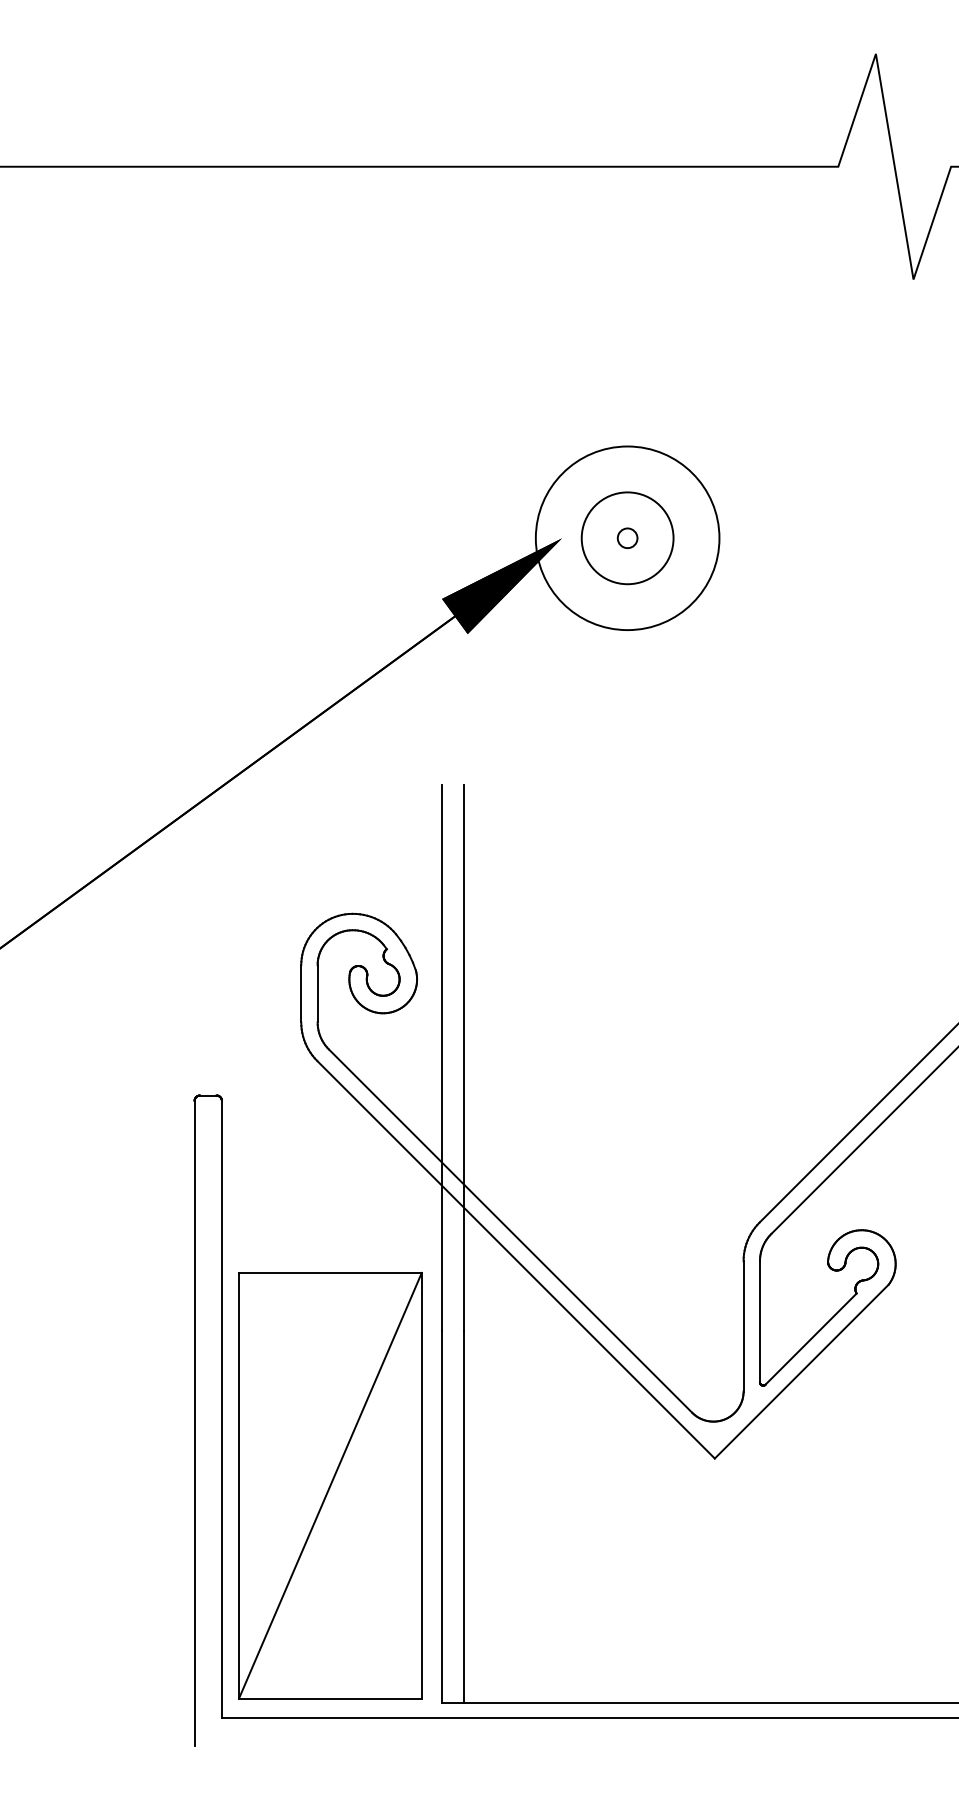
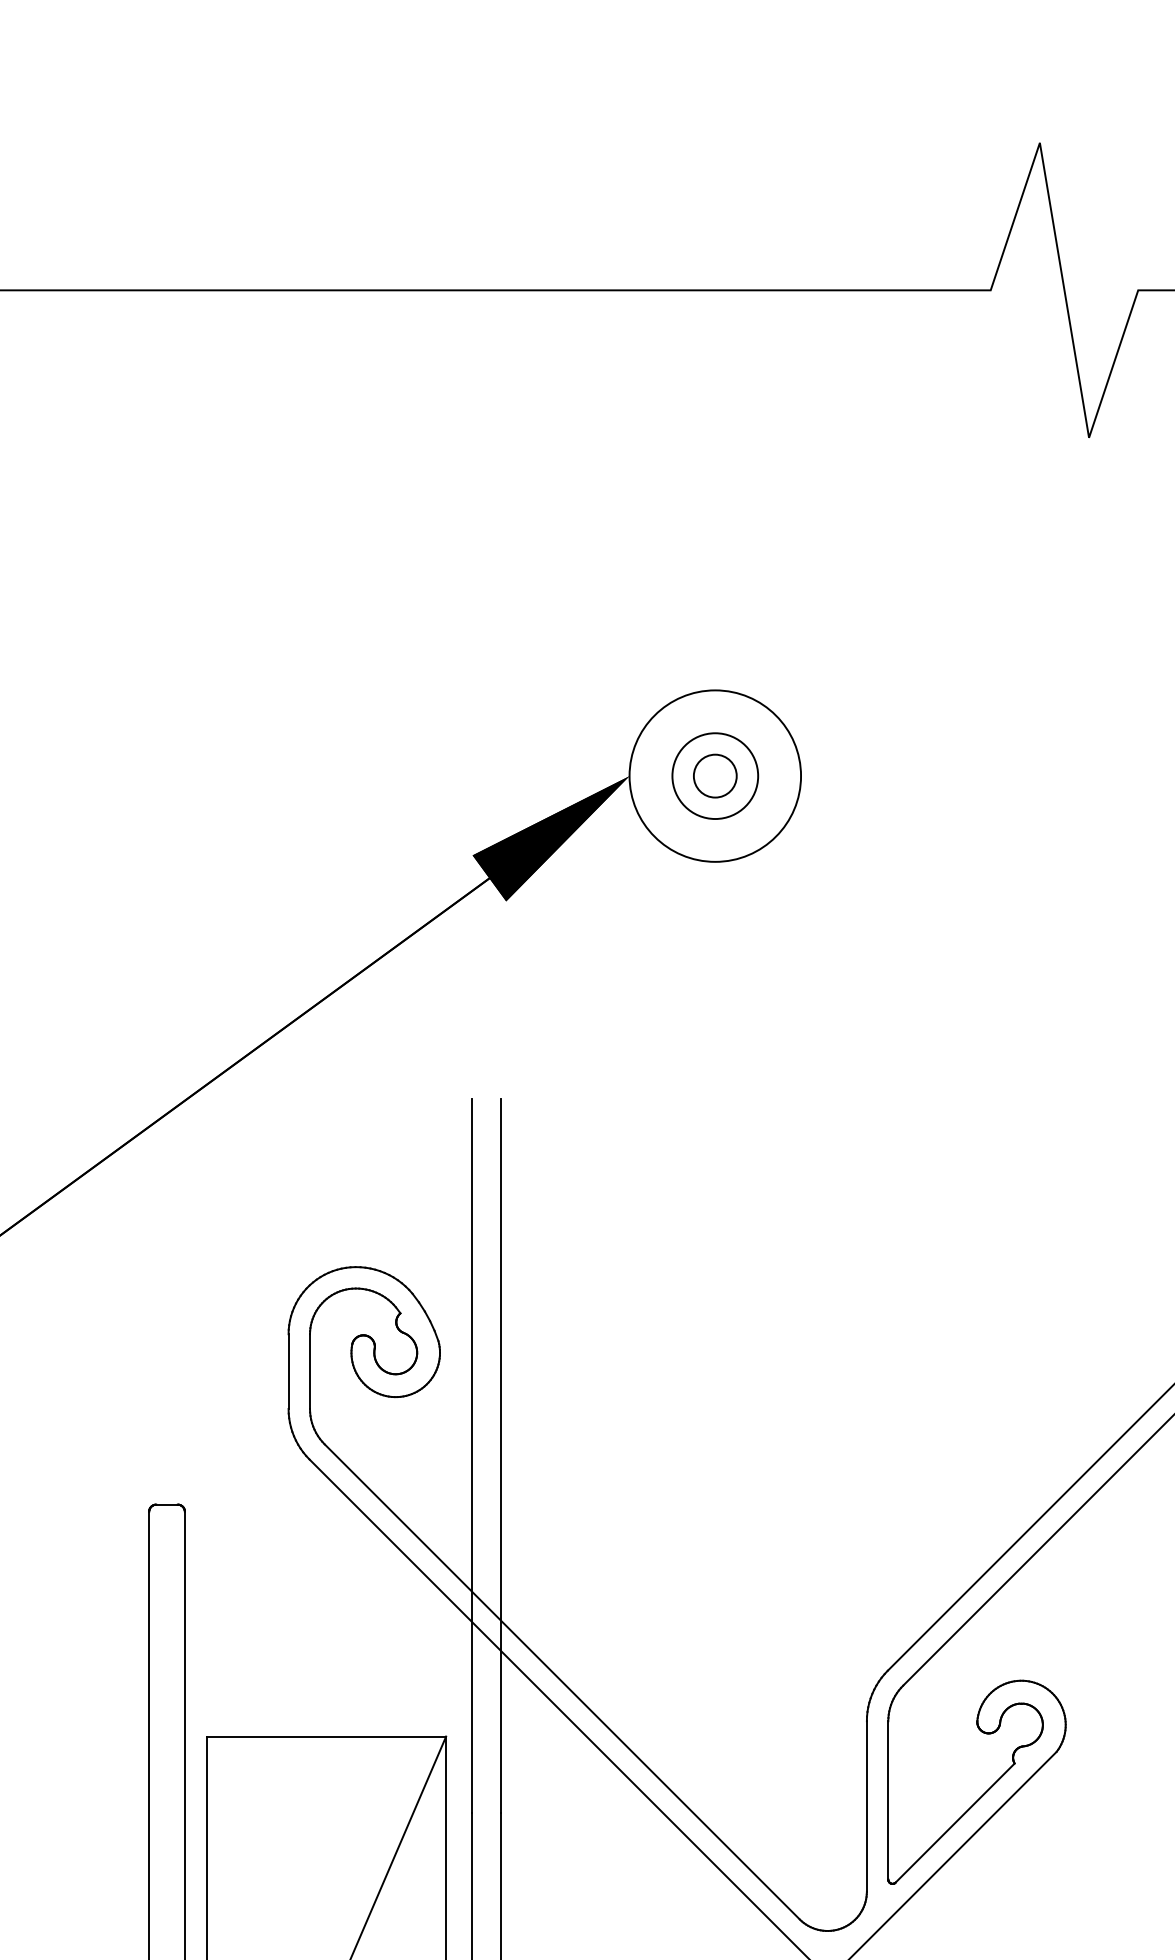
circle: (627, 537) -> (715, 775), size x0.71
circle: (627, 537) -> (715, 775), size x1.67
circle: (627, 538) -> (715, 776), size x0.71

